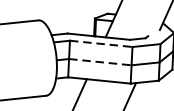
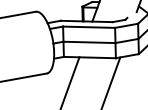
line: (101, 44) -> (89, 27), dashed -> solid
line: (100, 62) -> (89, 42), dashed -> solid

